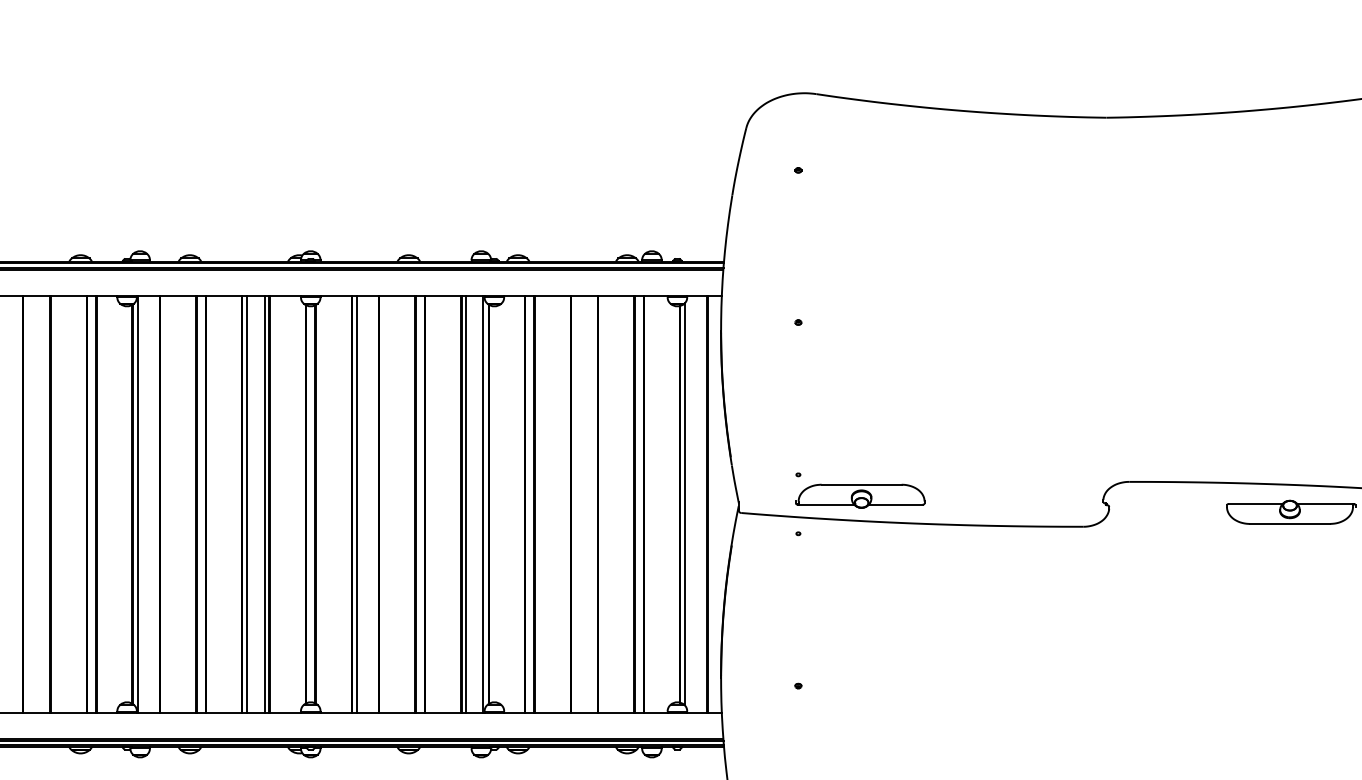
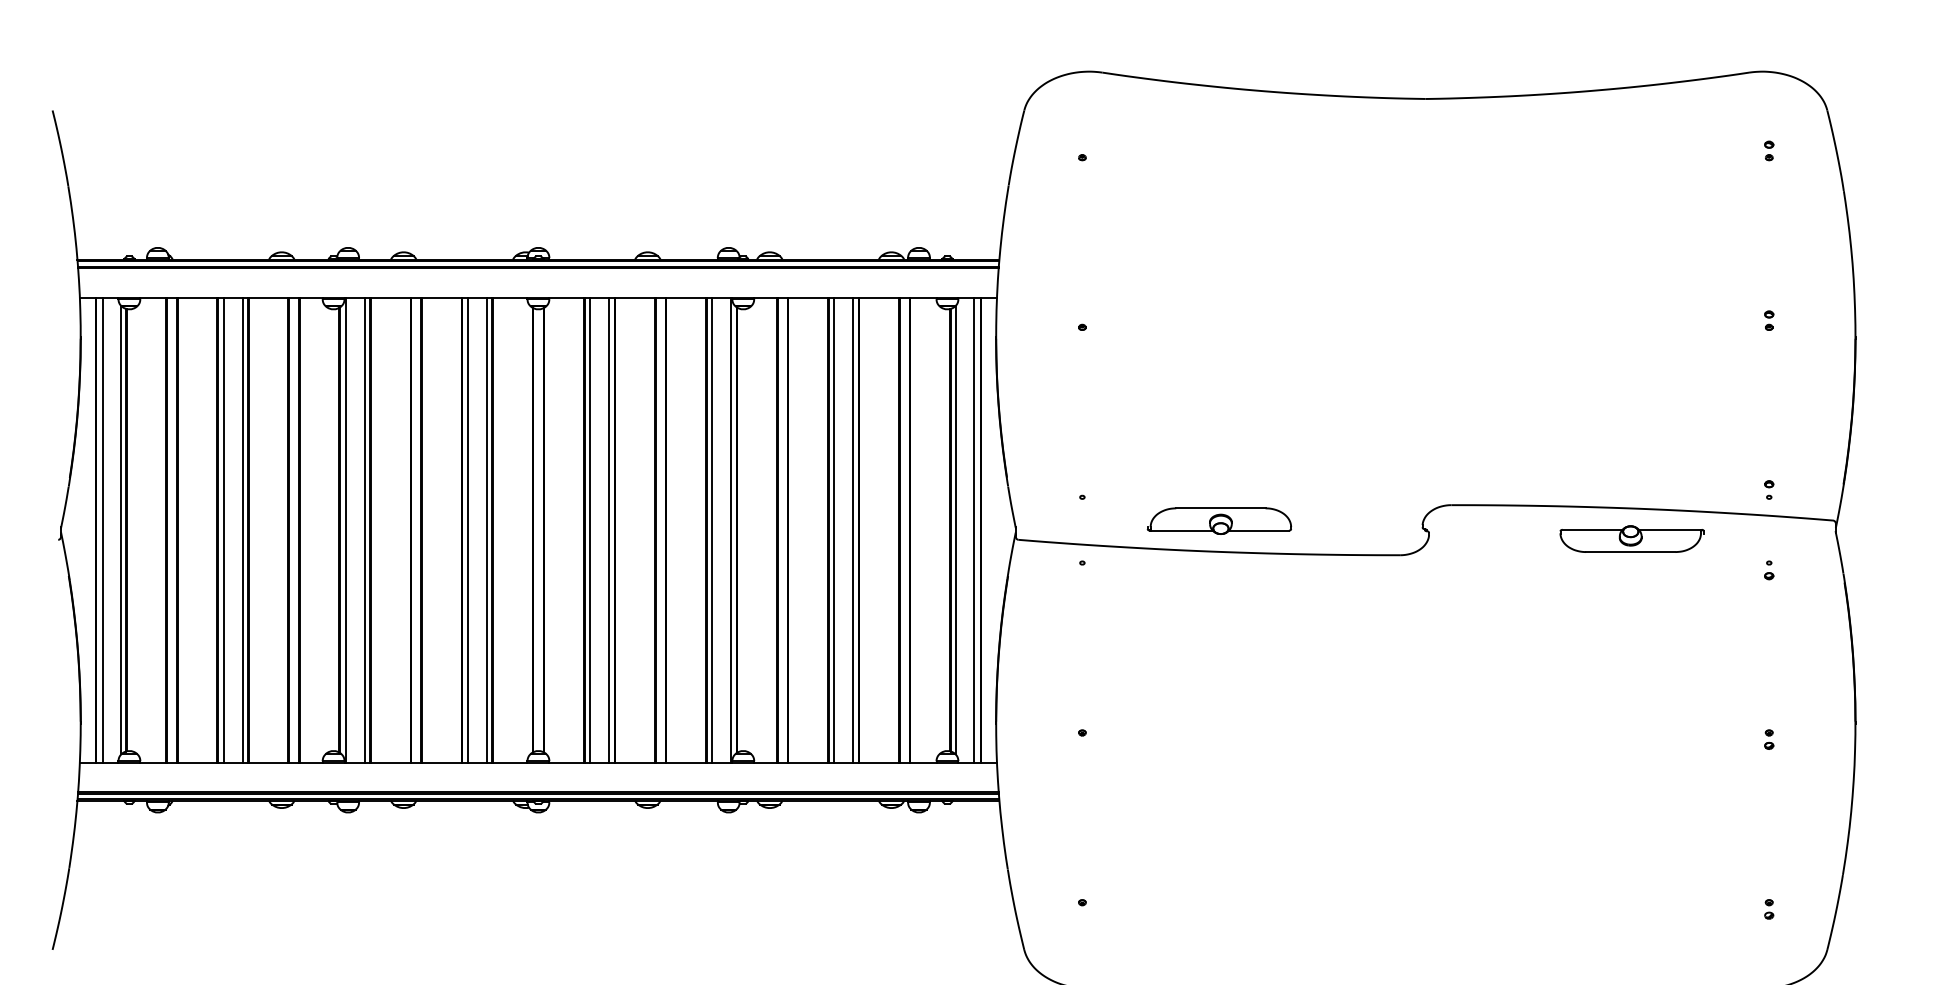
part: (860, 495) -> (1219, 520), moved
line: (29, 503) -> (224, 529), added
line: (46, 503) -> (243, 529), added
line: (155, 503) -> (365, 529), added
line: (374, 503) -> (609, 529), added
line: (575, 503) -> (833, 529), added
line: (592, 503) -> (852, 529), added
line: (701, 503) -> (974, 529), added

